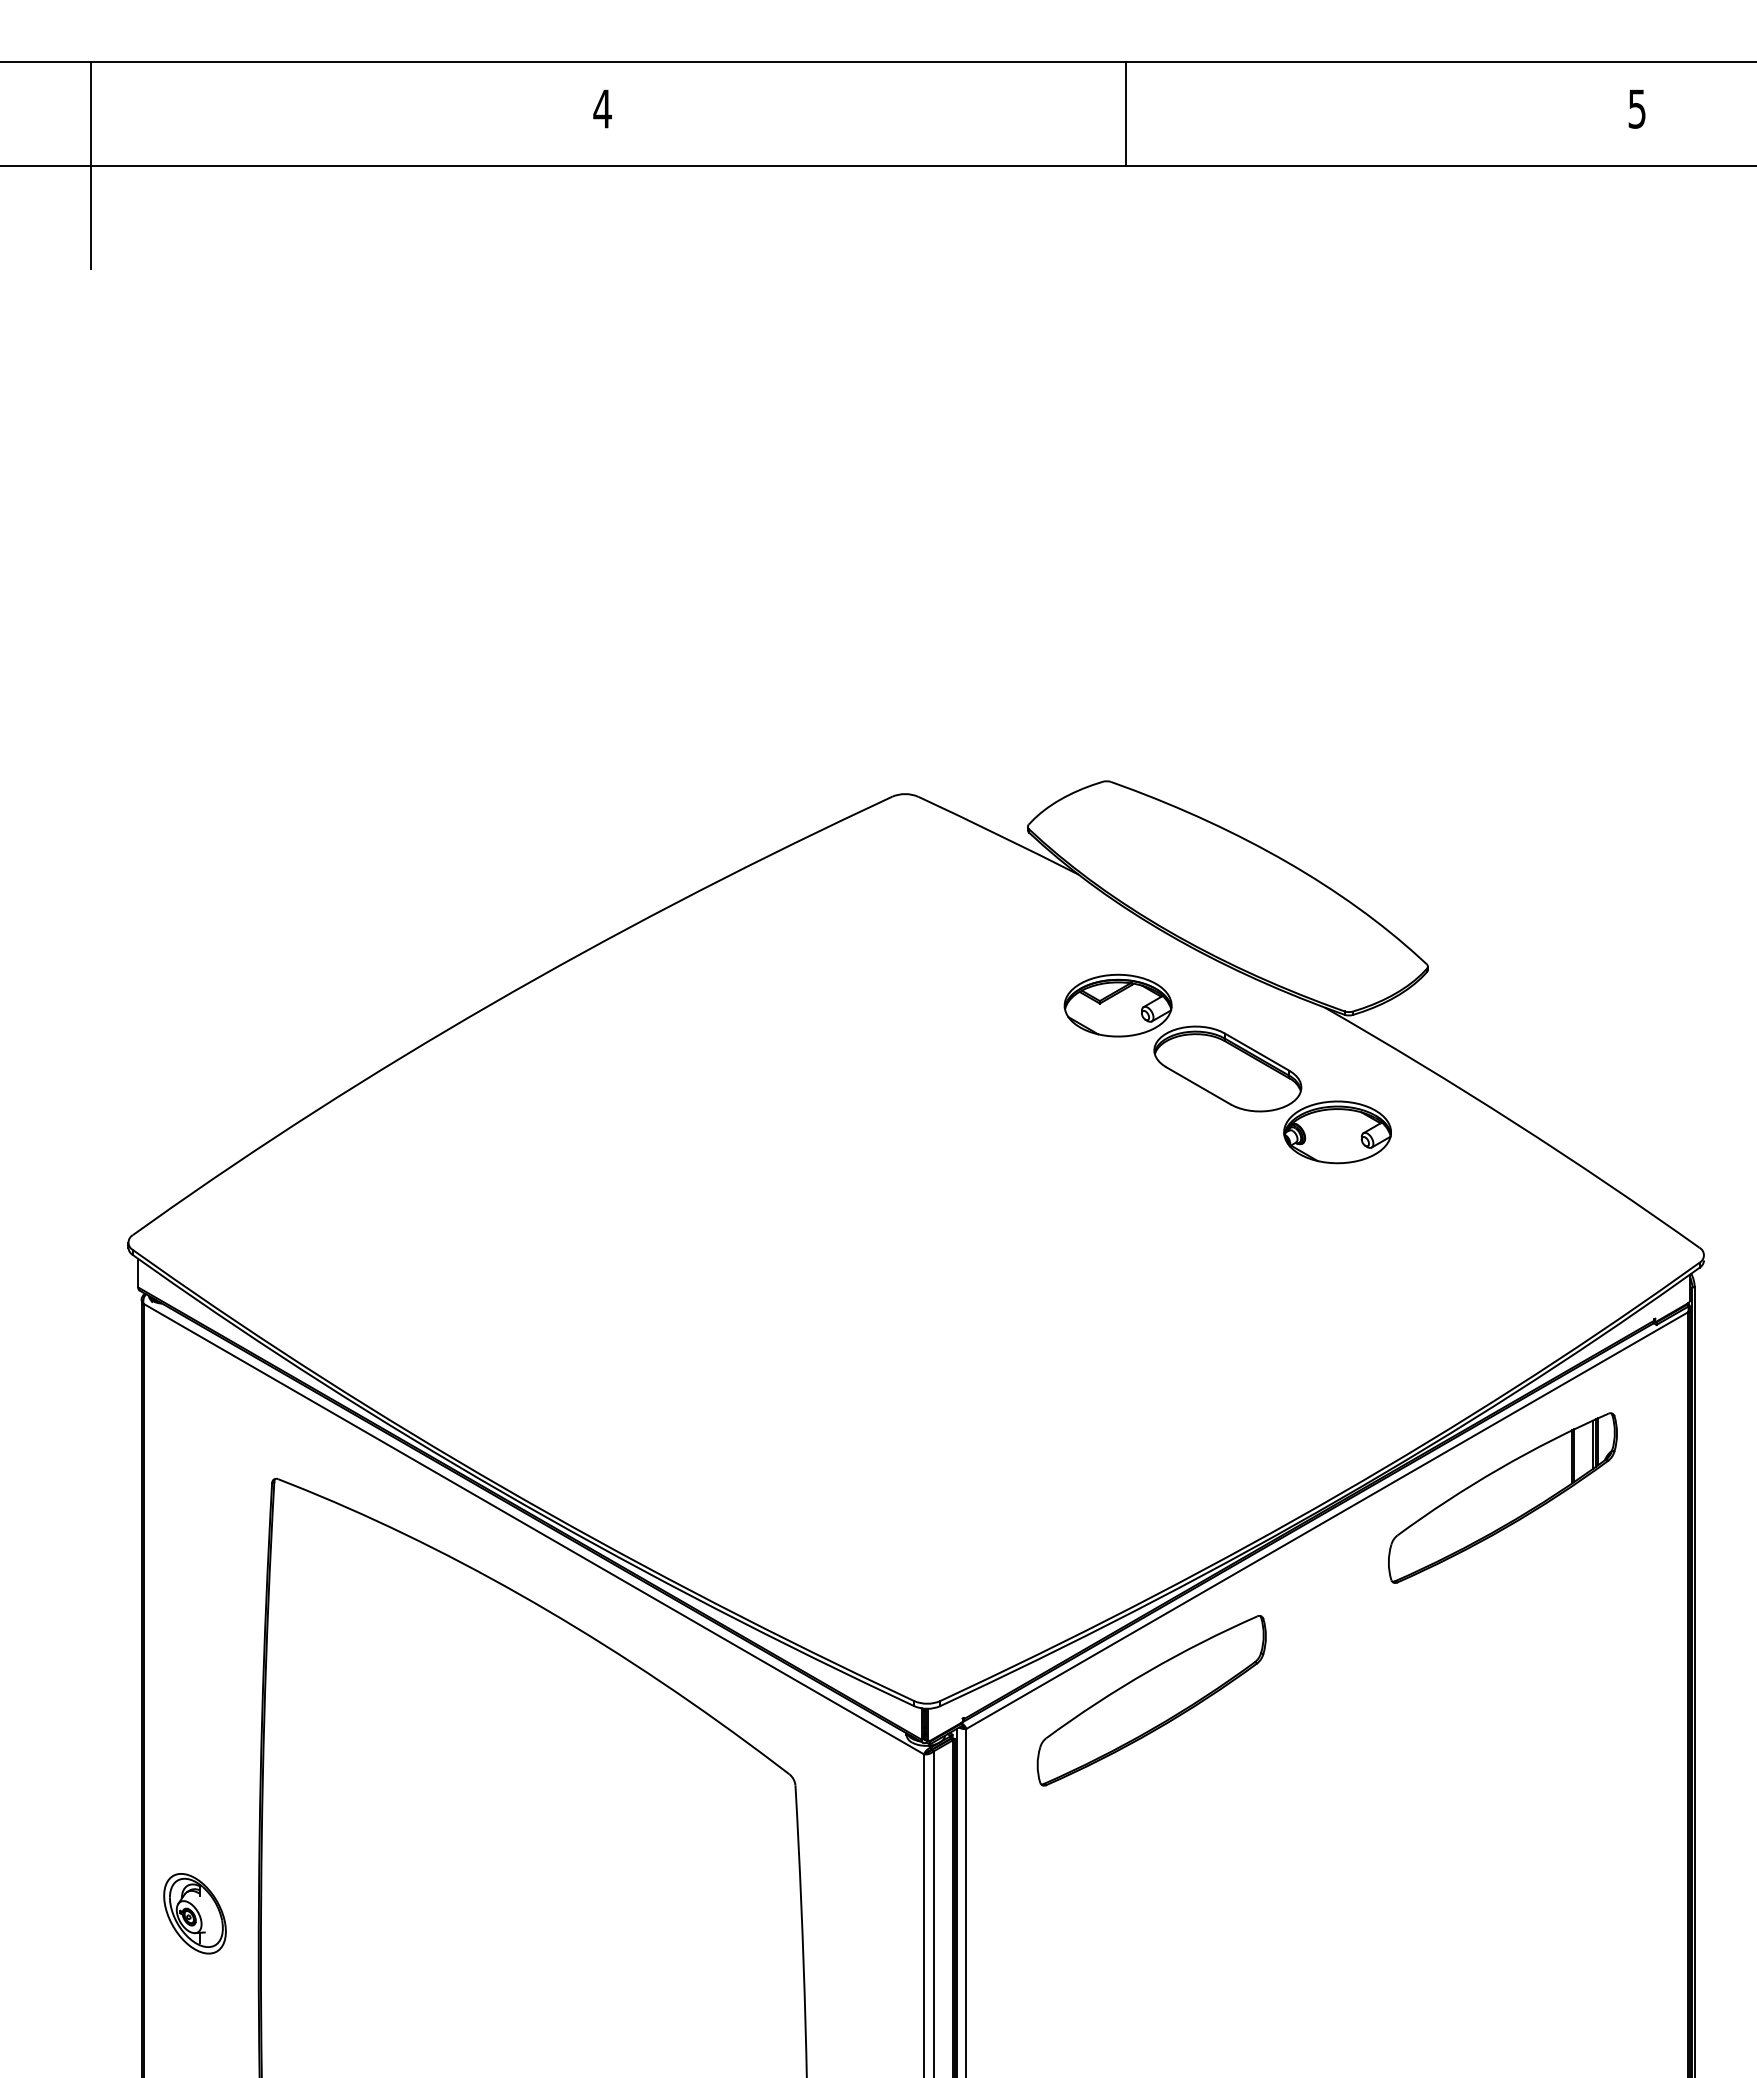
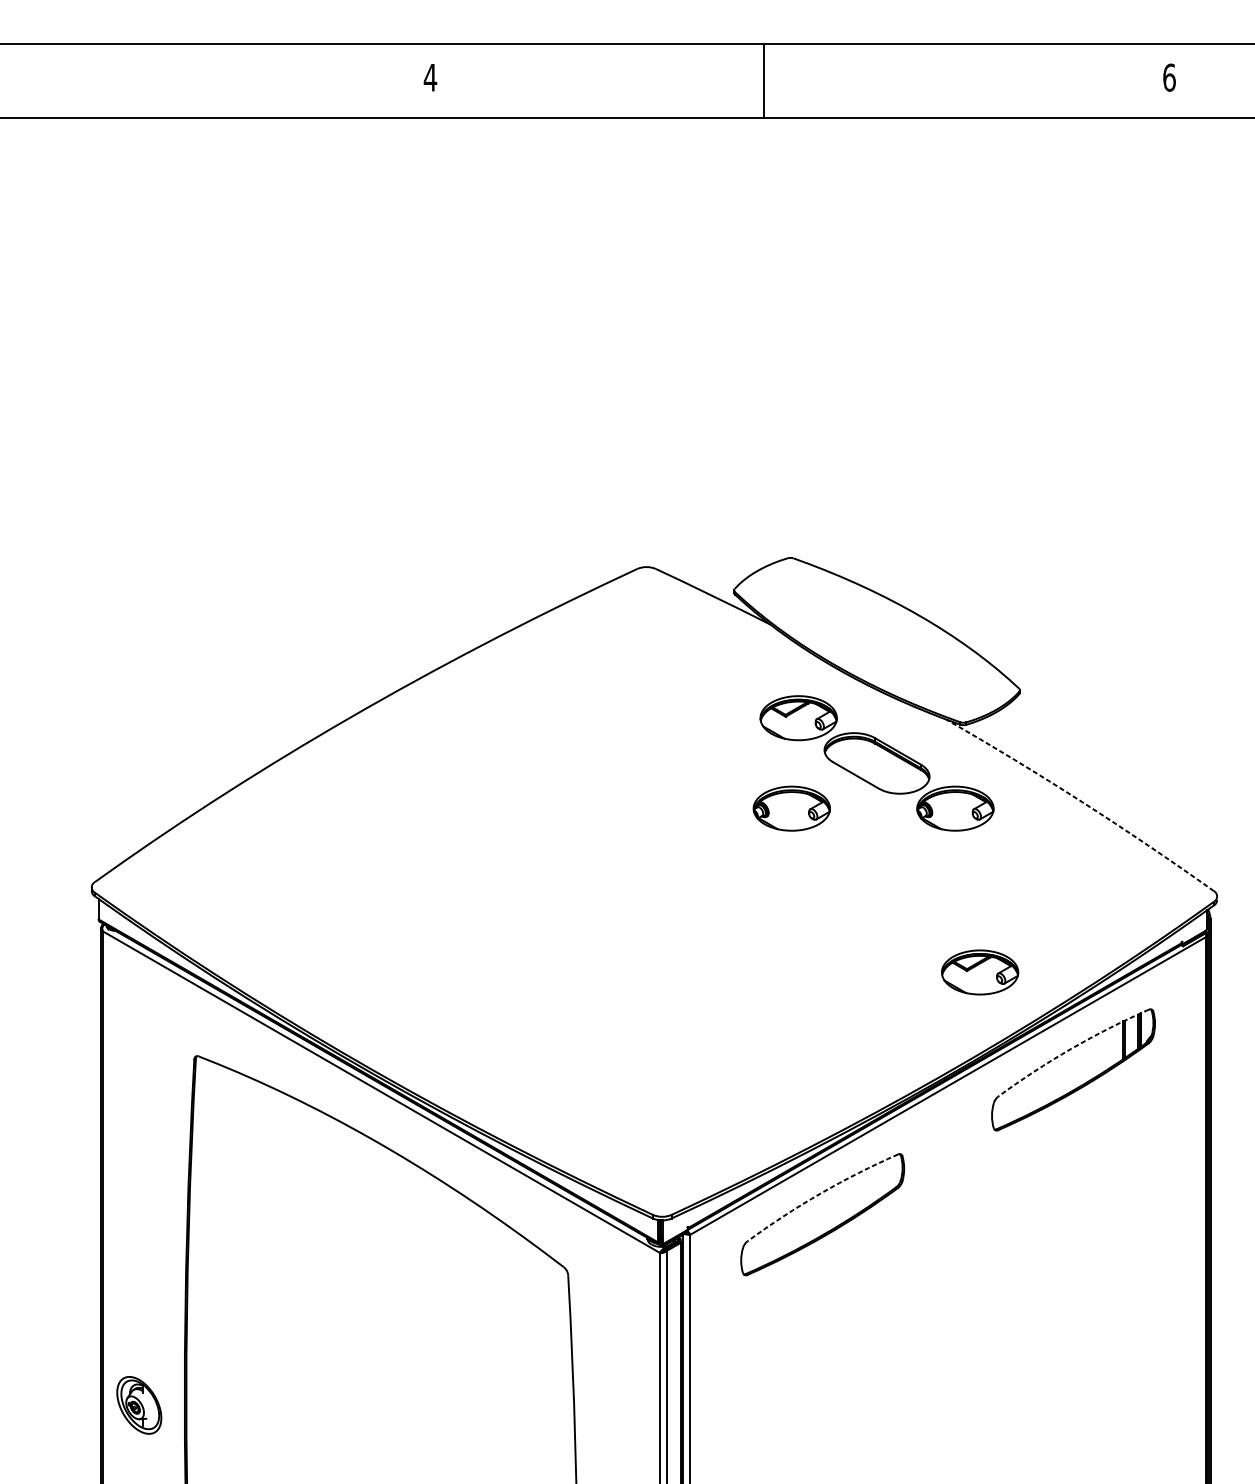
text: (1637, 108) -> (1169, 77), 5 -> 6
line: (1126, 113) -> (764, 80), moved
line: (91, 165) -> (65, 118), removed
arc: (1515, 1123) -> (1082, 802), solid -> dashed
part: (1108, 1132) -> (791, 808), added
part: (1371, 1361) -> (979, 972), added
arc: (1499, 1468) -> (1071, 1048), solid -> dashed
arc: (1148, 1671) -> (820, 1193), solid -> dashed
part: (194, 1913) -> (138, 1405), moved

